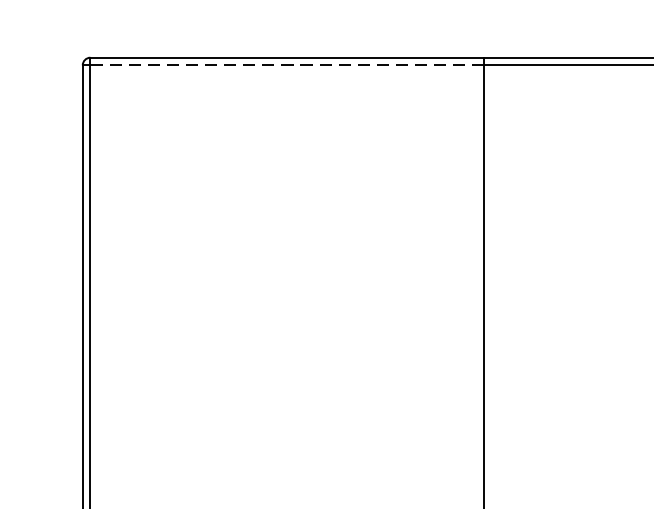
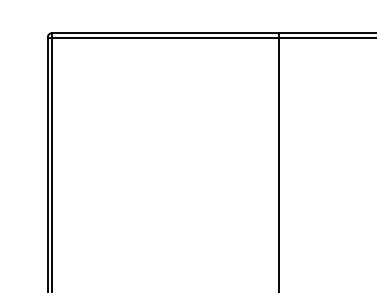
line: (288, 65) -> (166, 37), dashed -> solid

